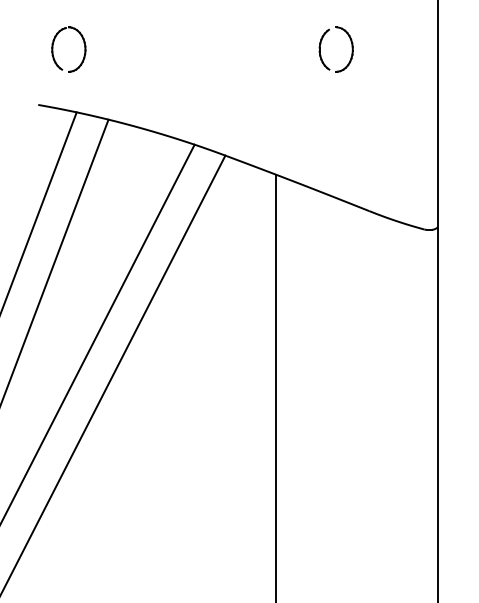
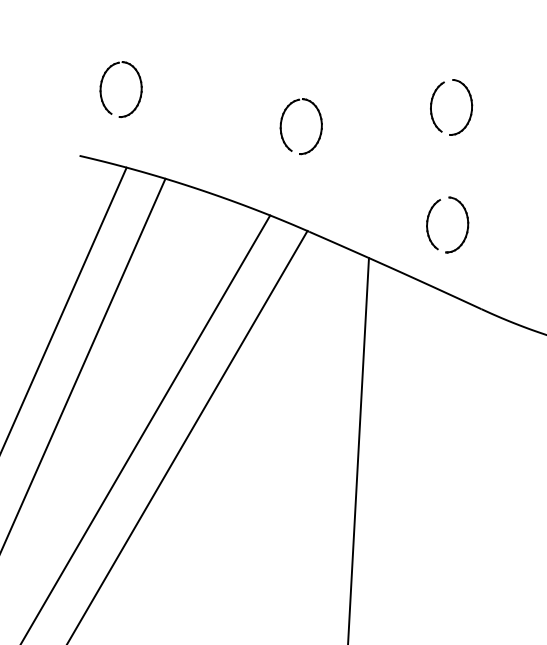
part: (200, 71) -> (282, 125), added
part: (323, 139) -> (429, 217), added

